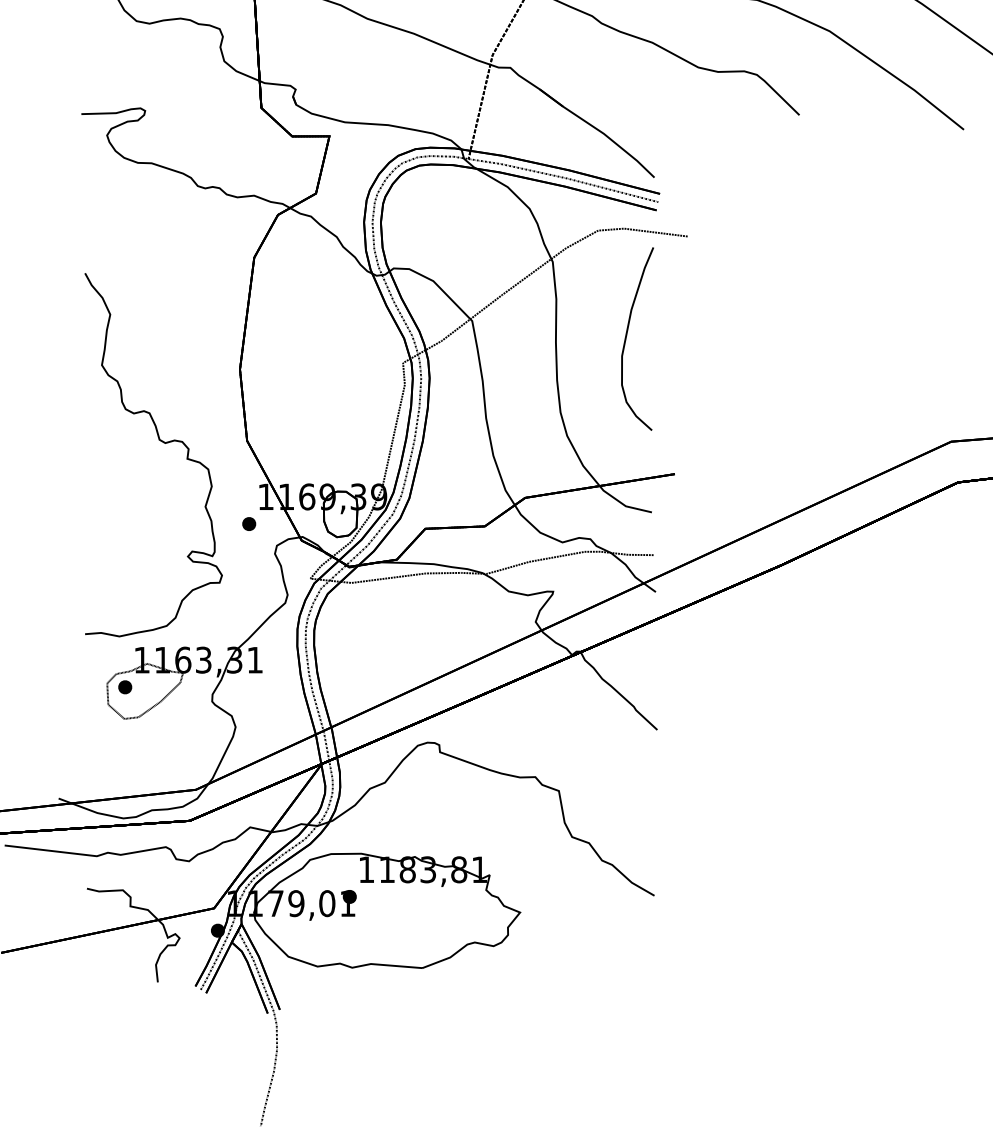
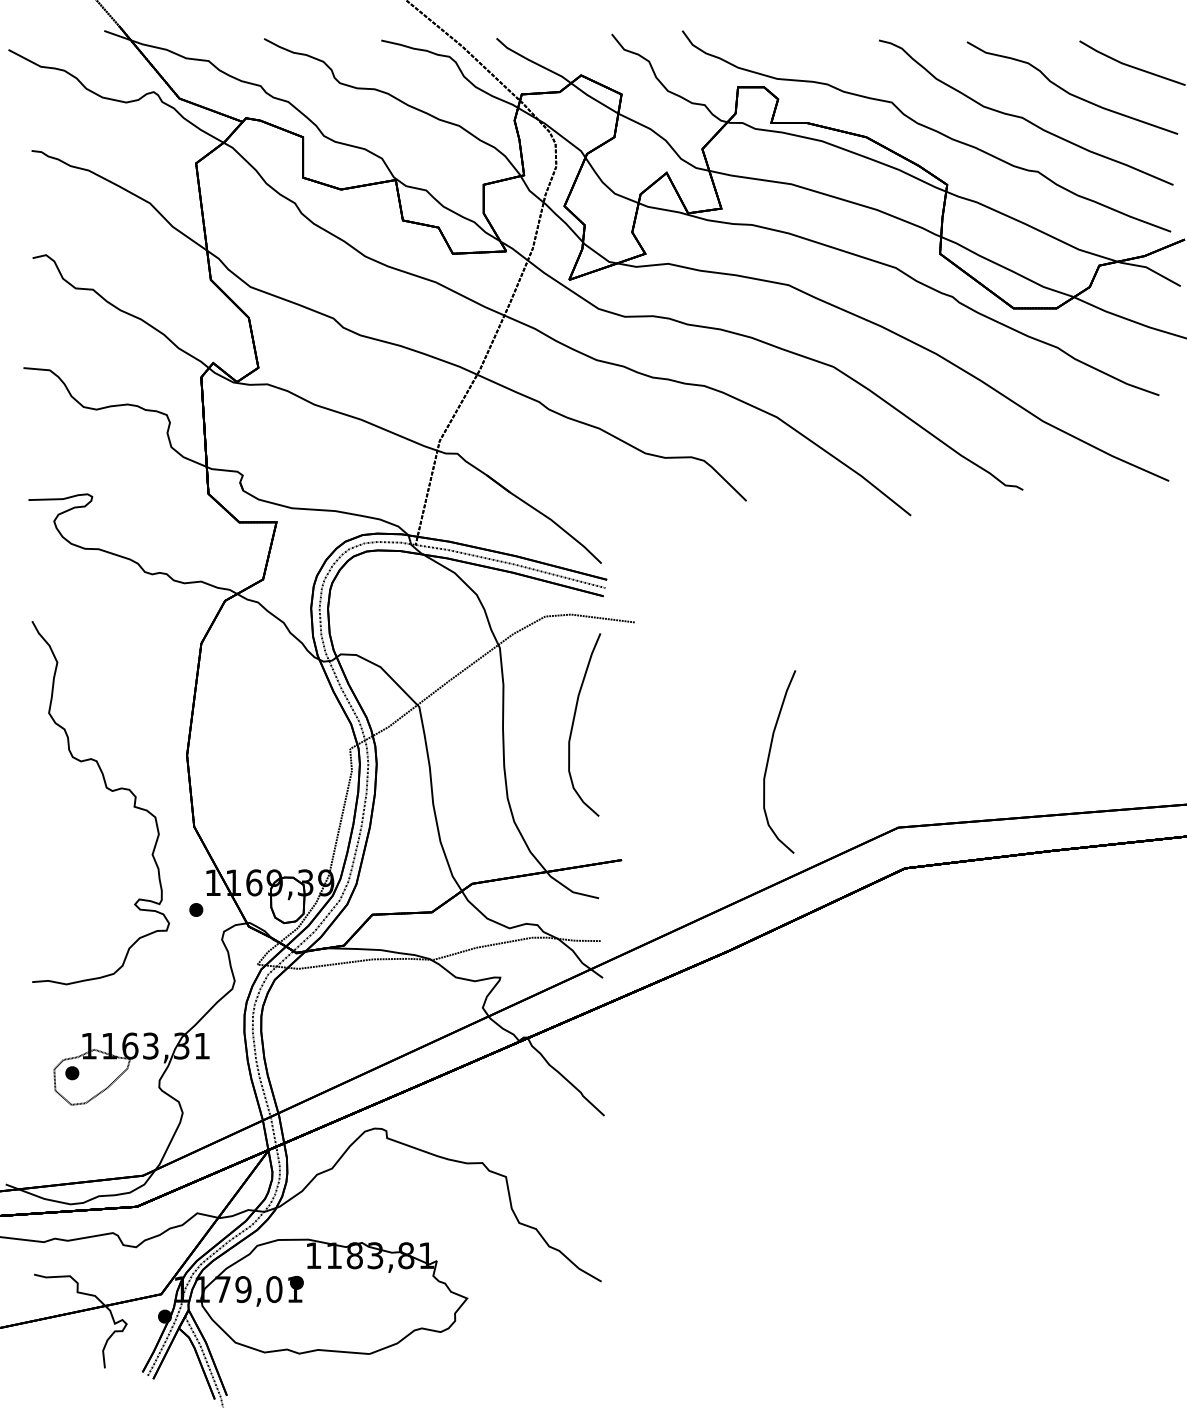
curve: (822, 373) -> (769, 759), added
curve: (160, 441) -> (107, 789), moved

